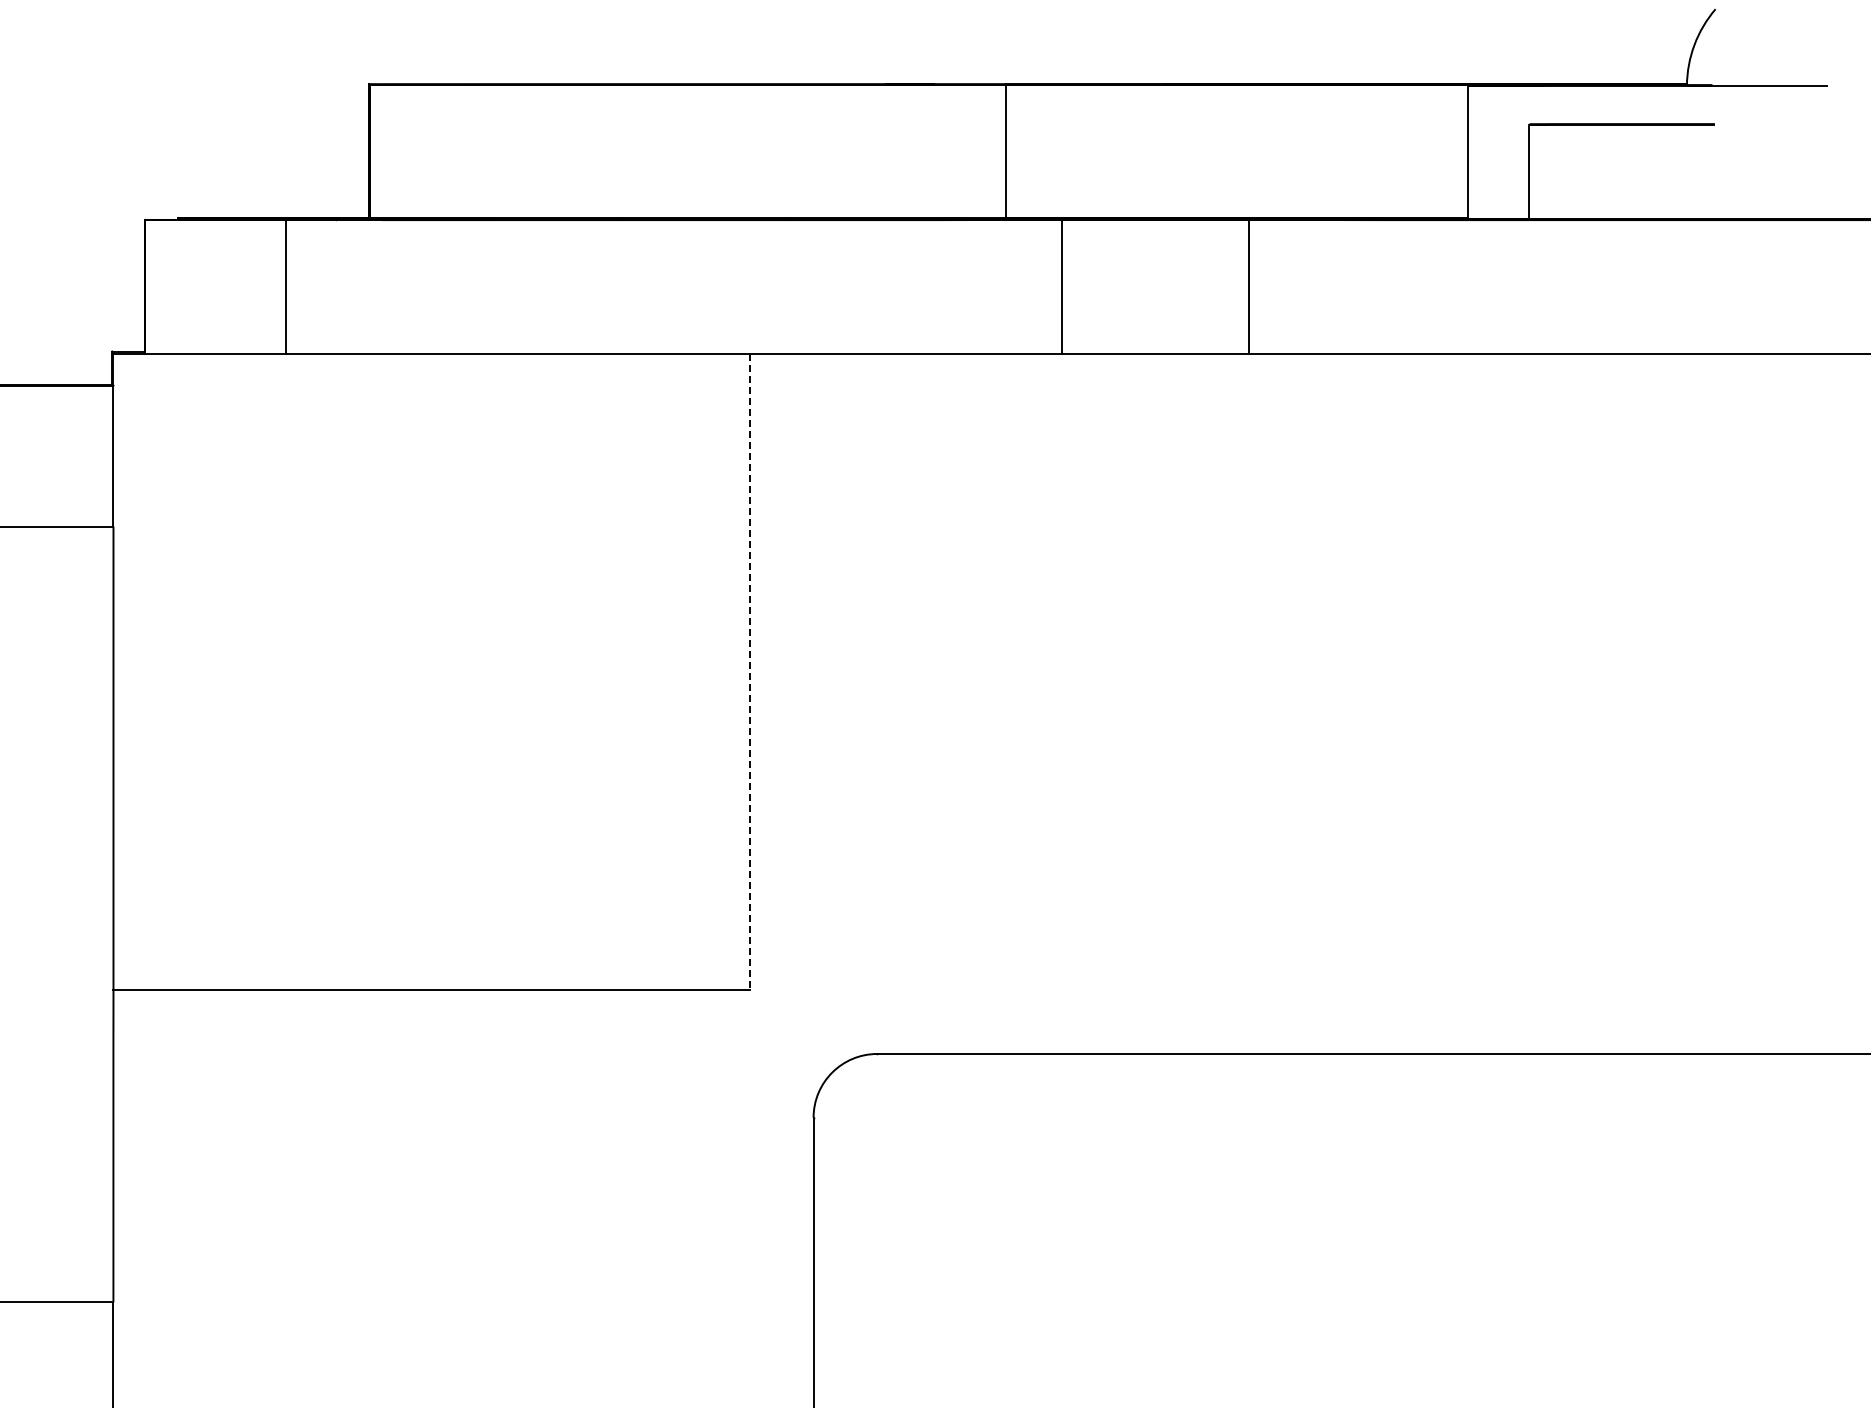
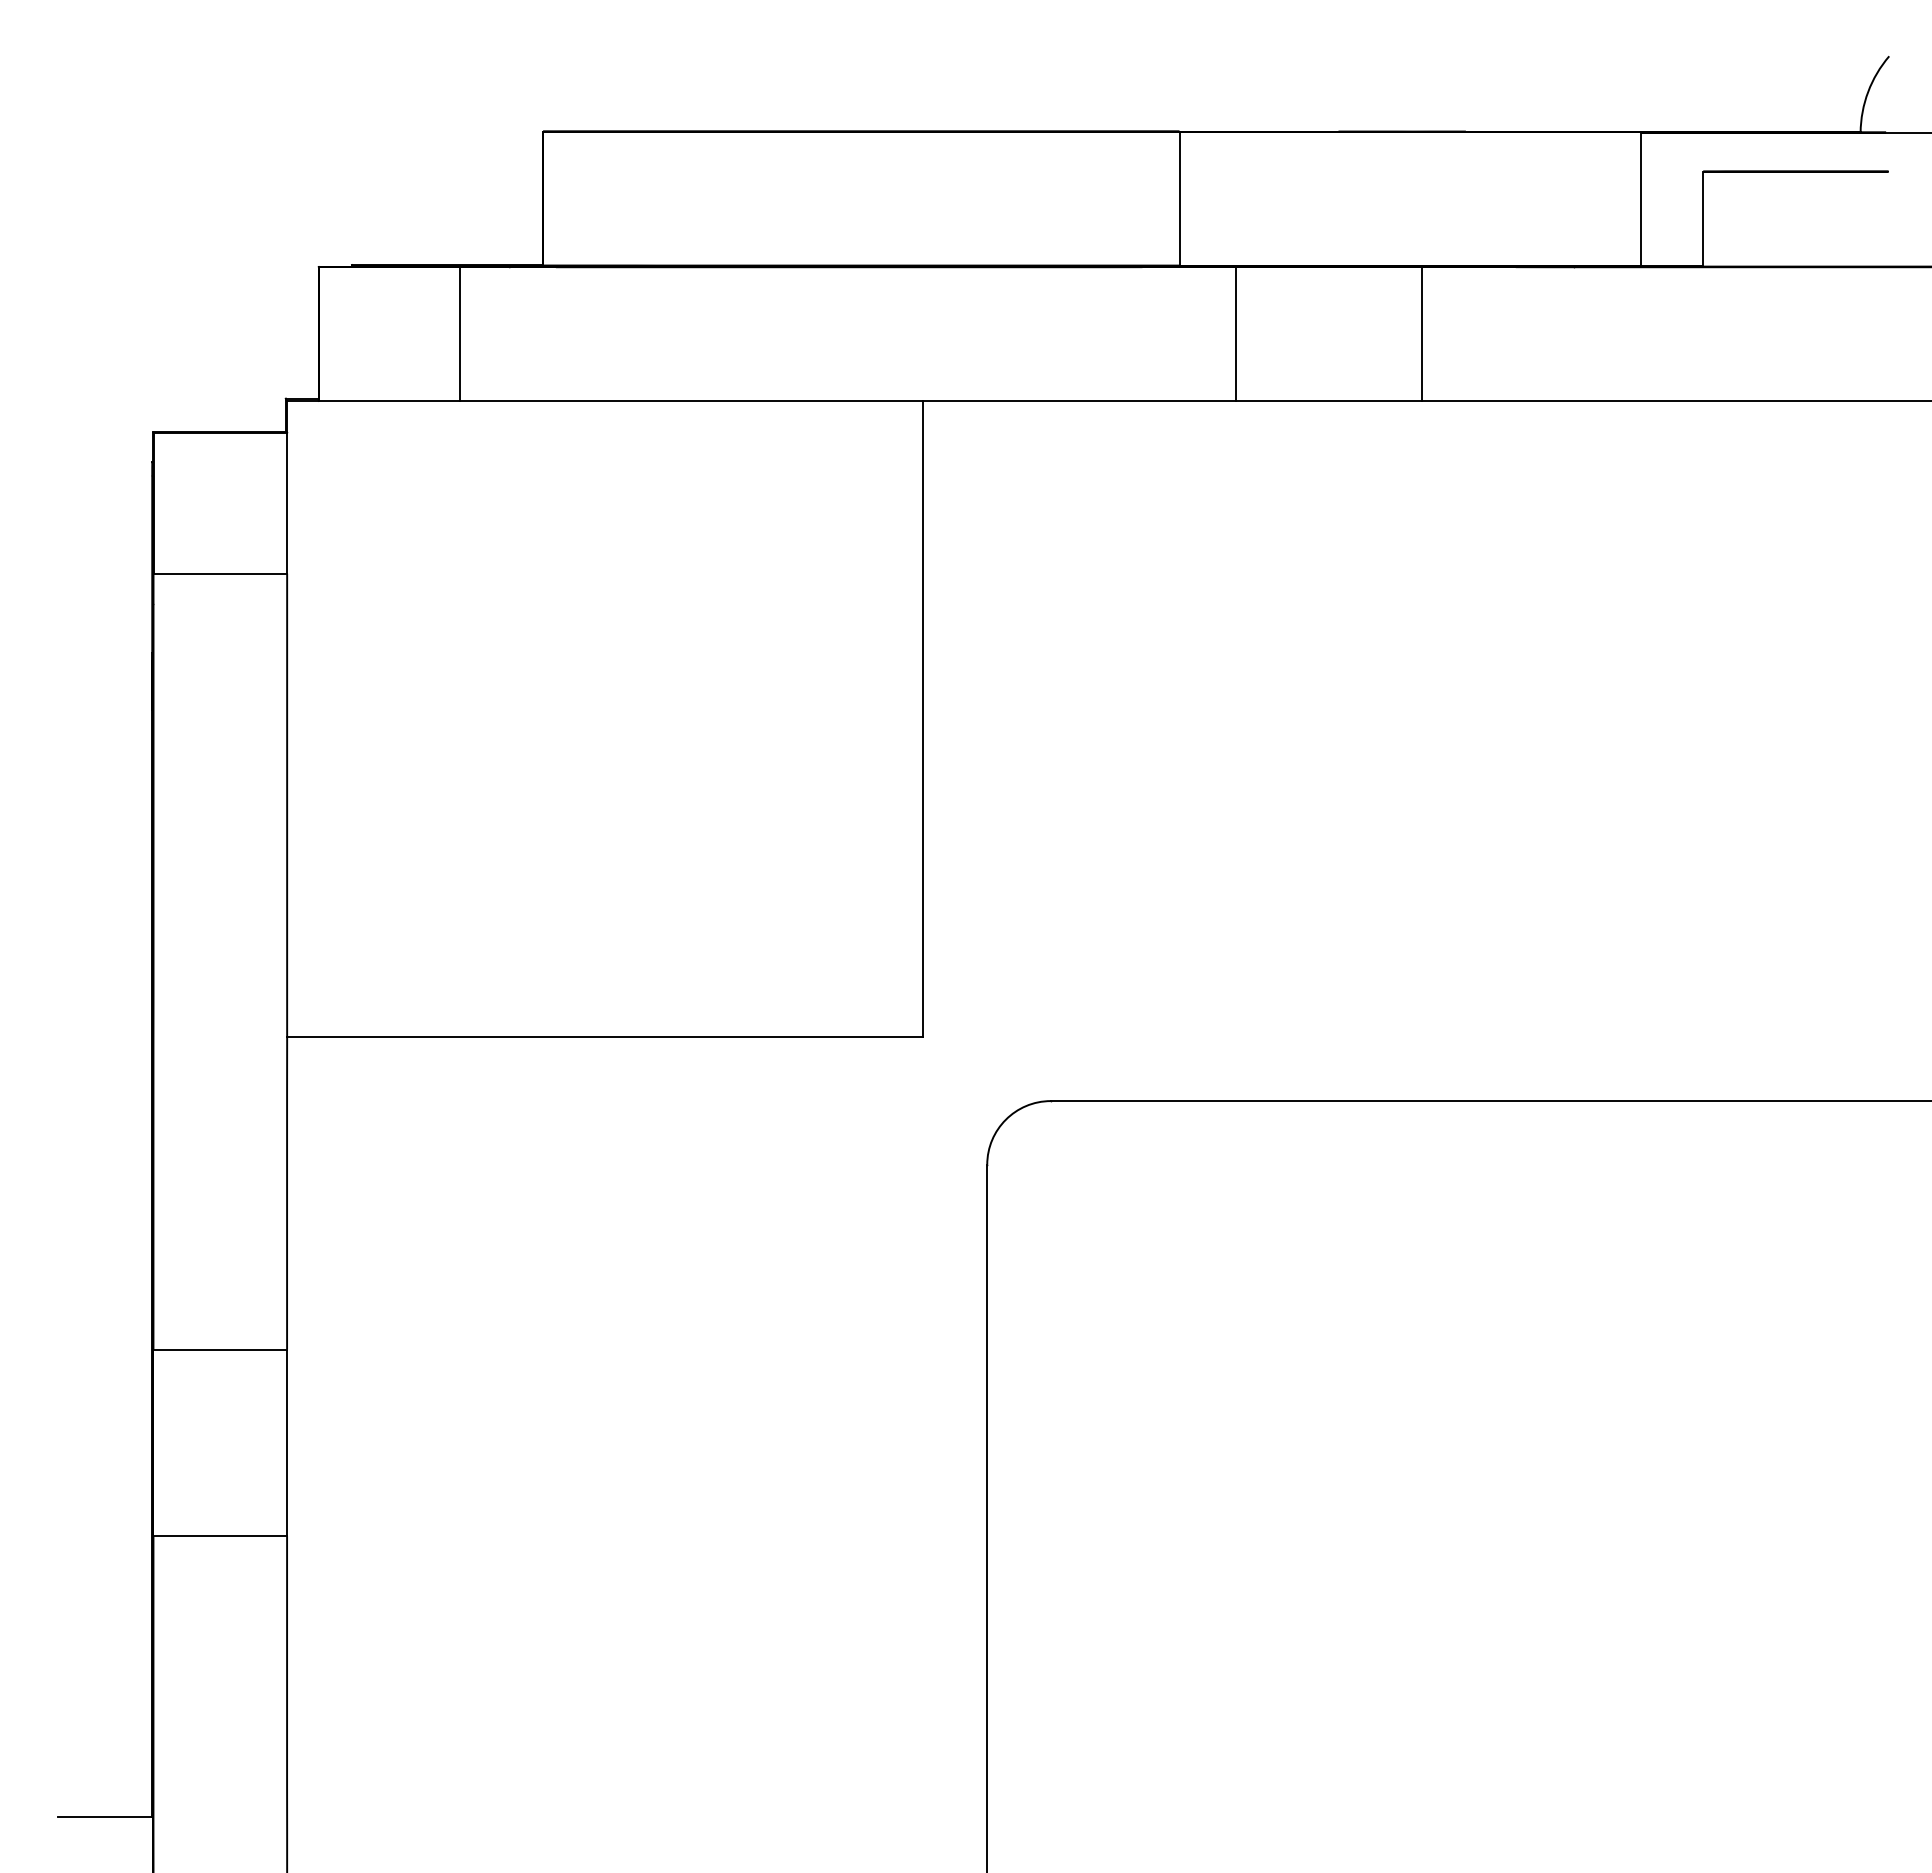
line: (749, 672) -> (923, 719), dashed -> solid

